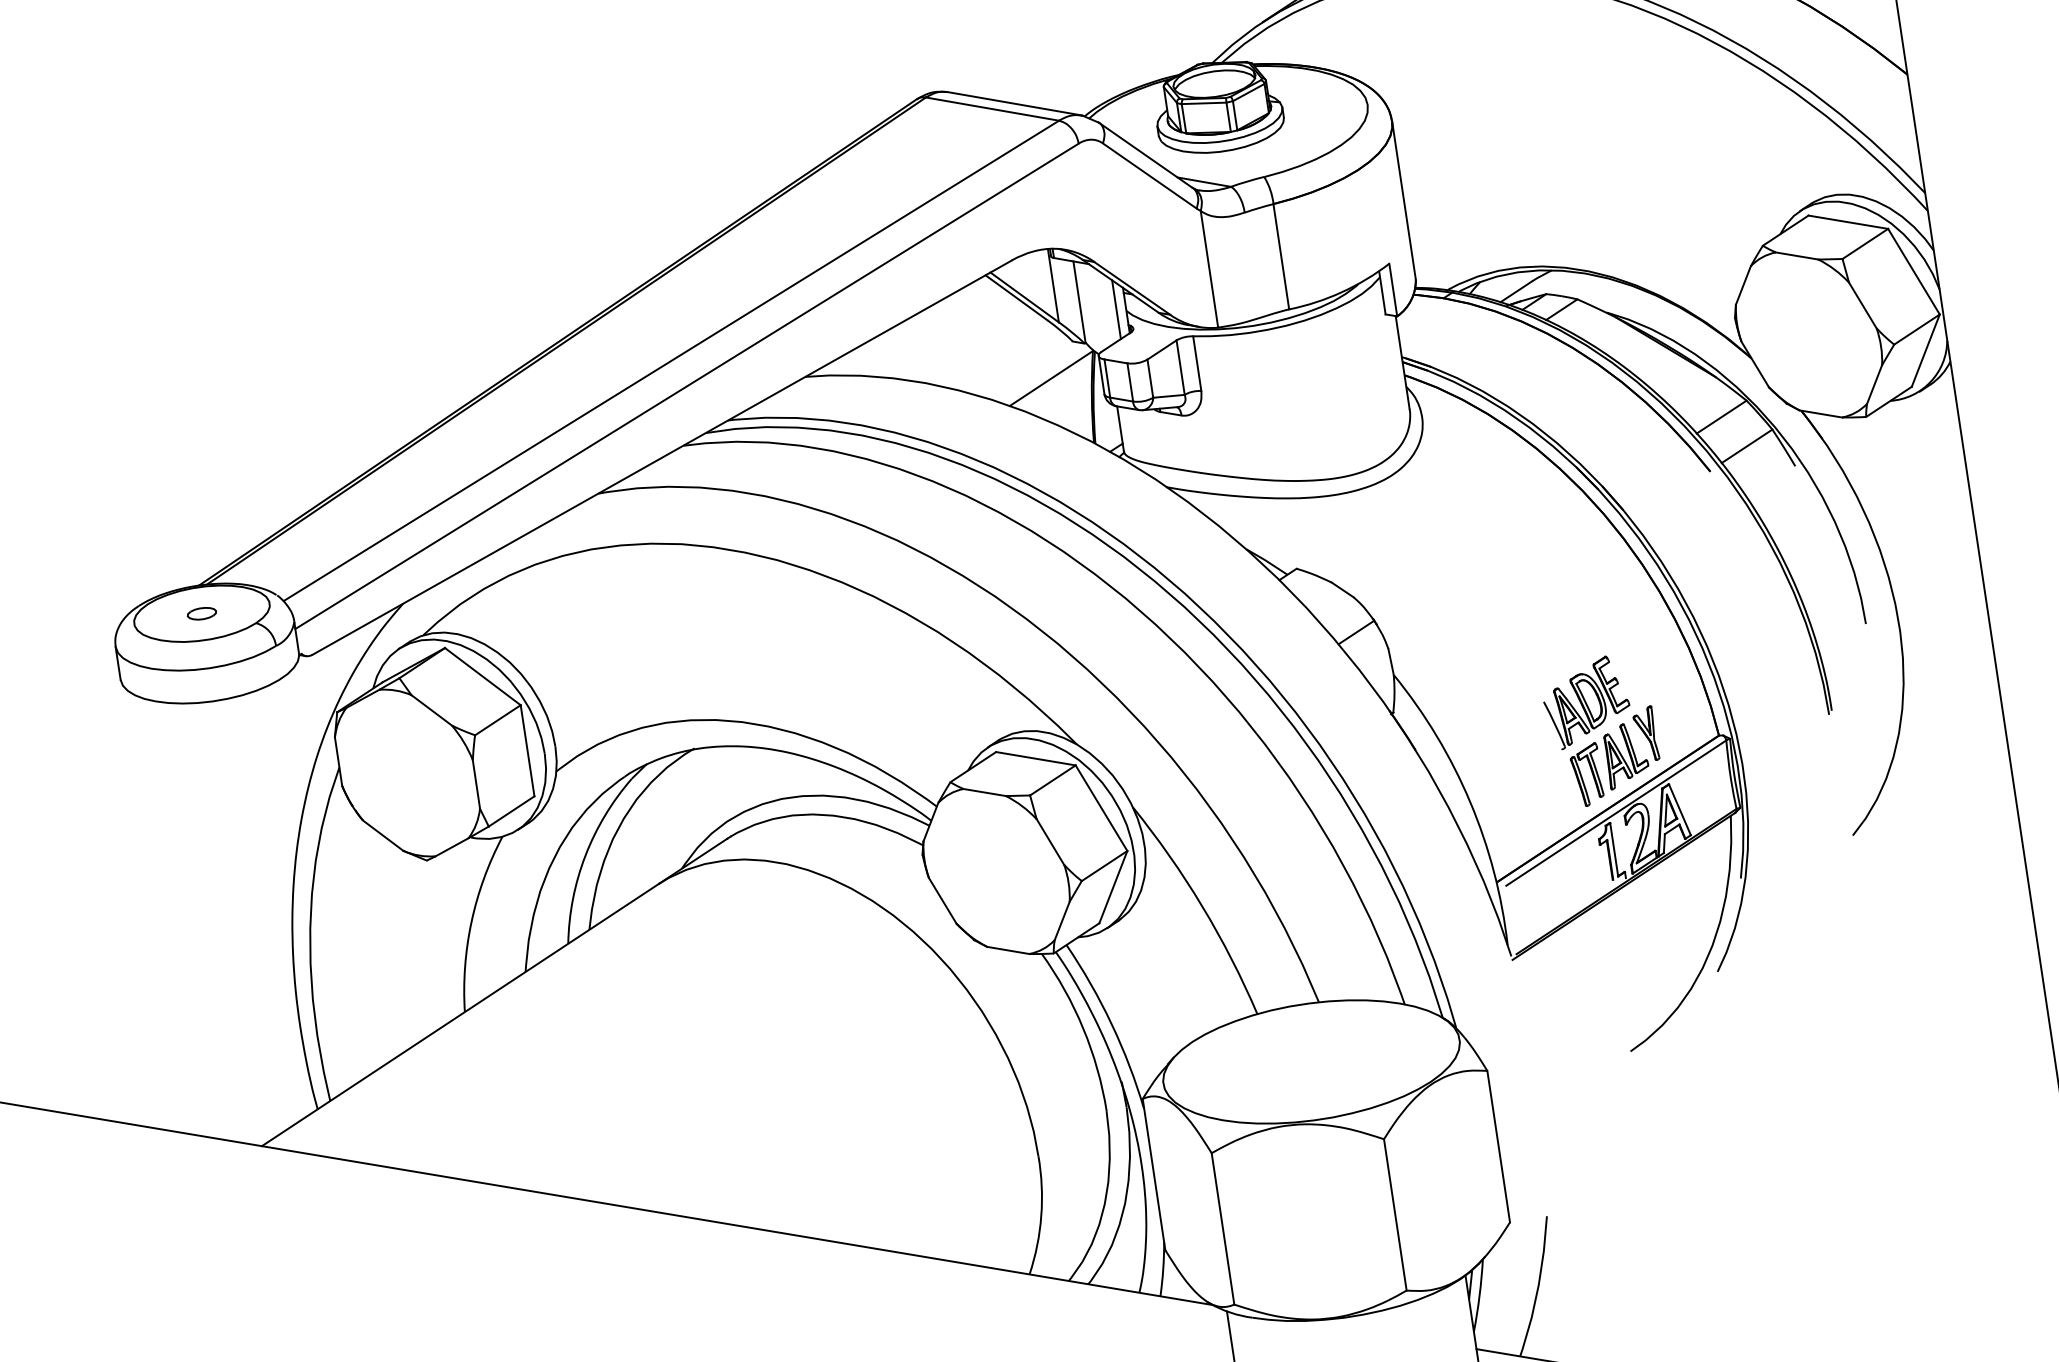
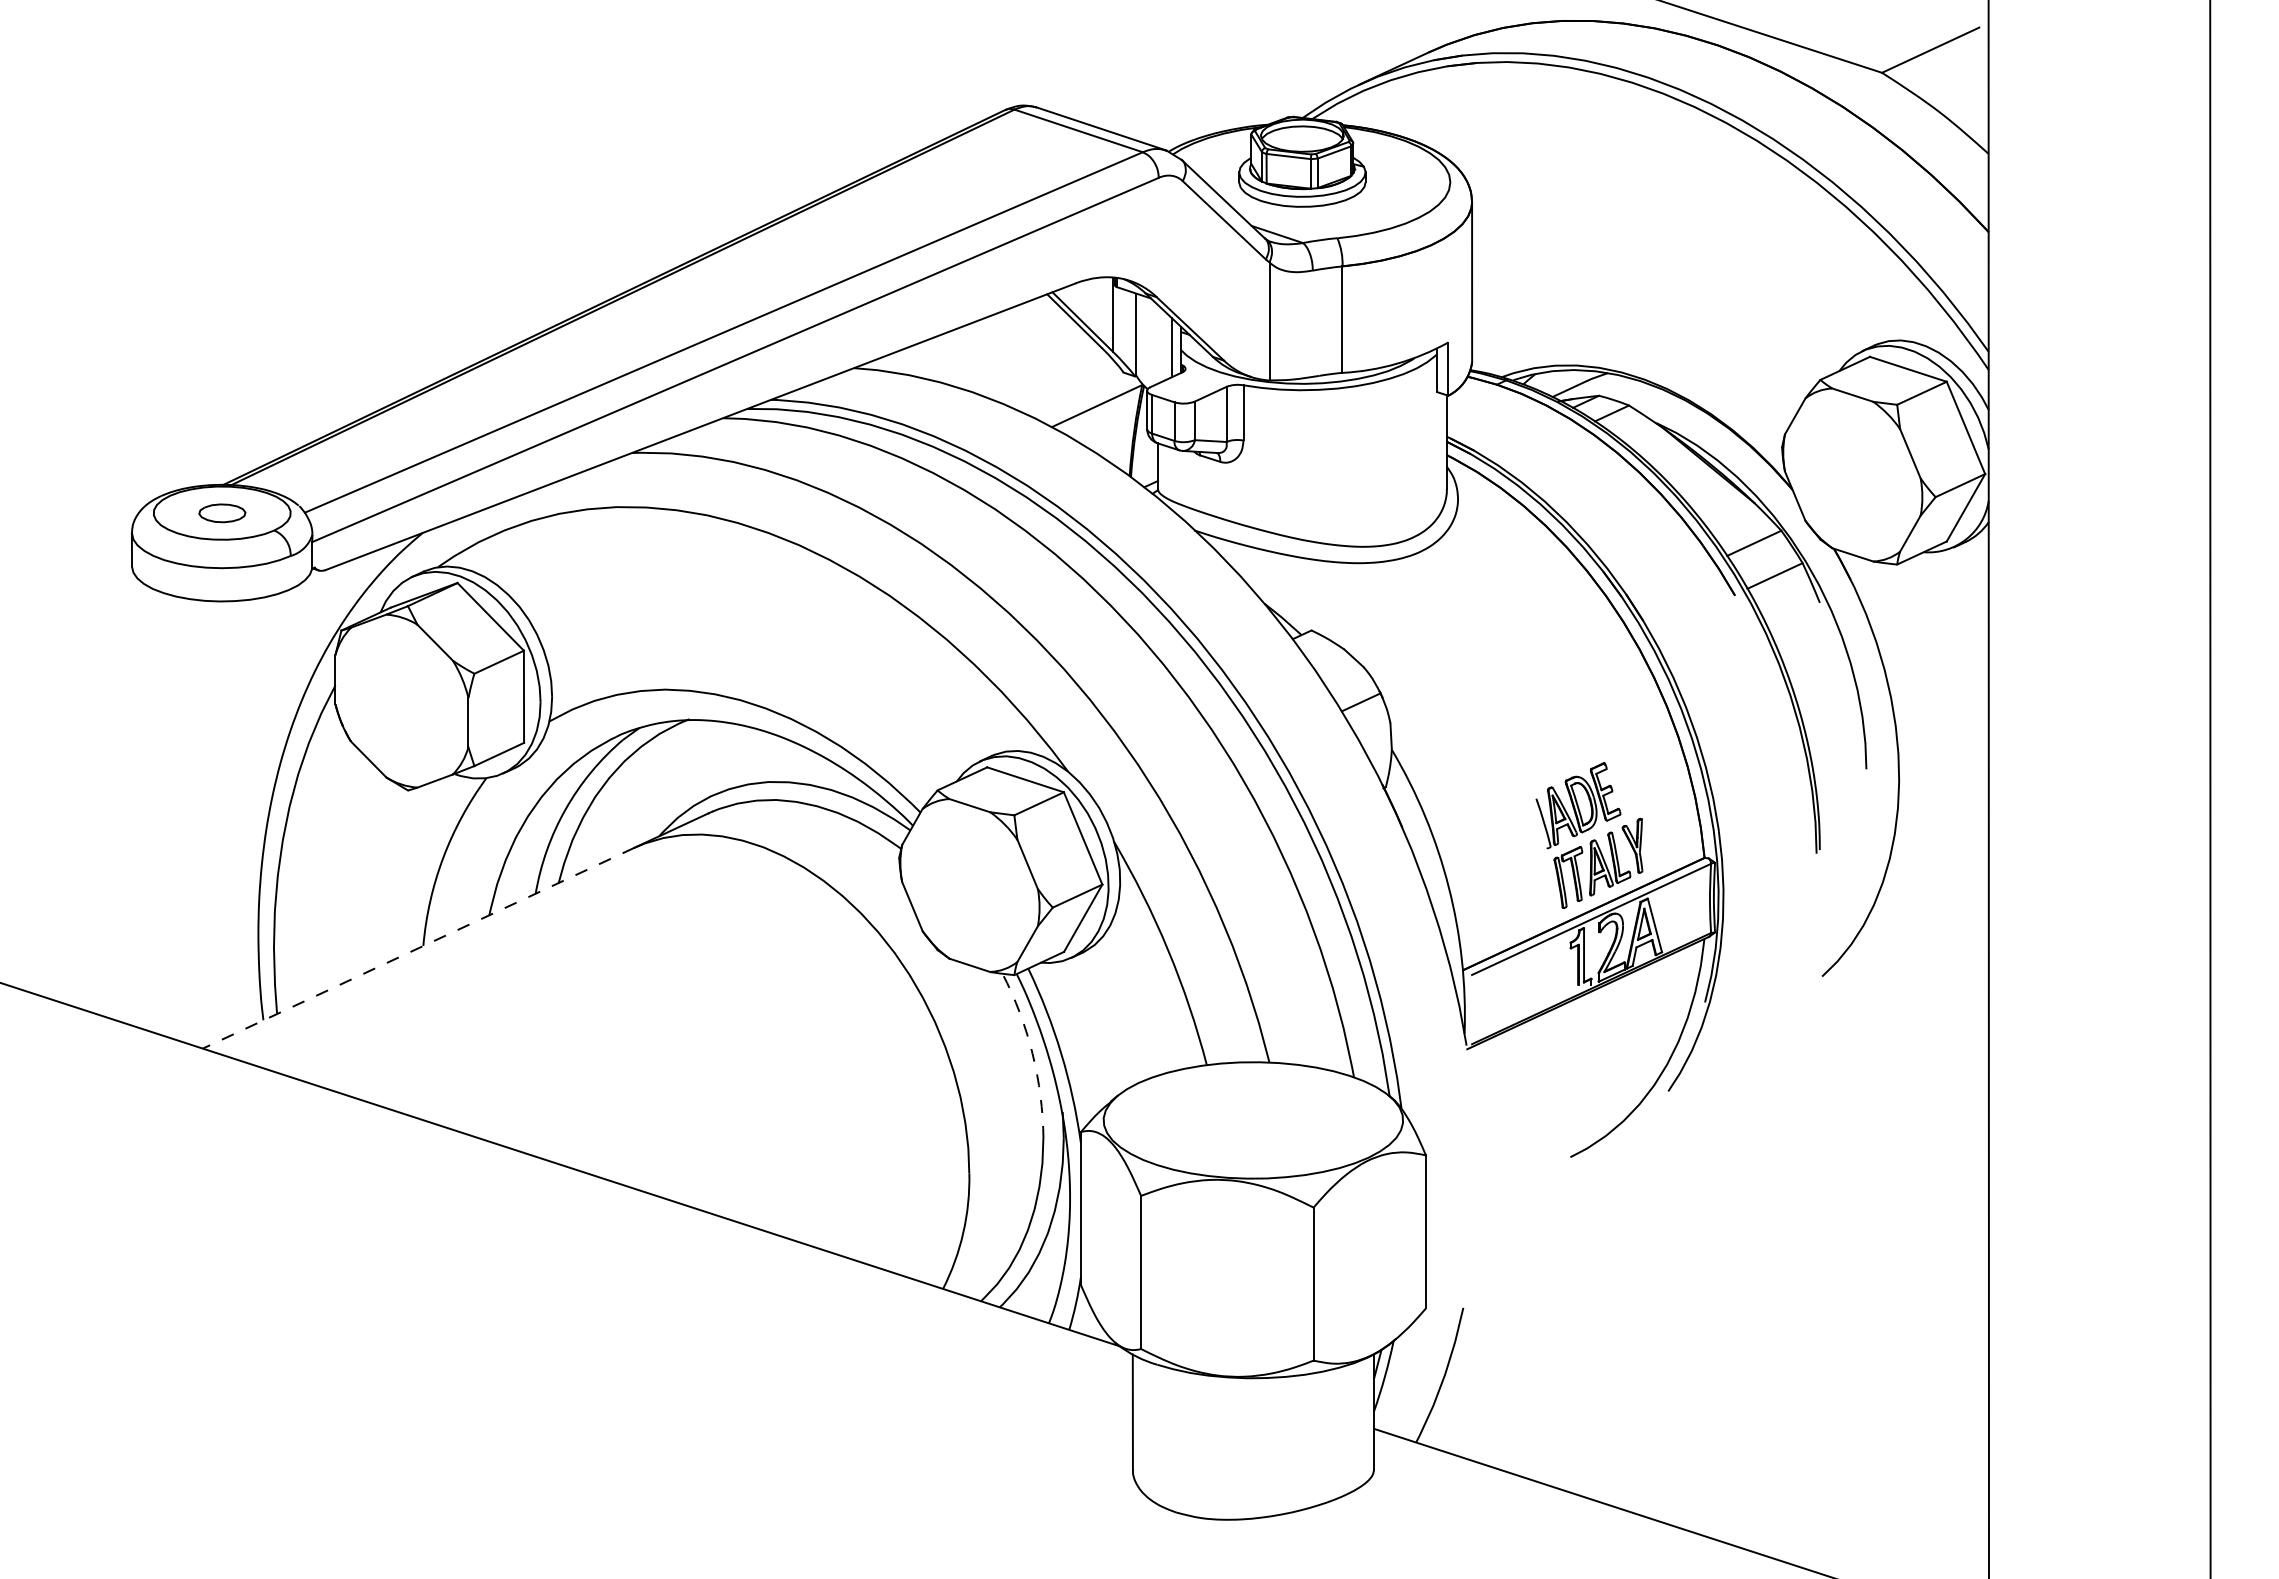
part: (201, 613) -> (221, 512), size x1.6
line: (460, 1015) -> (418, 948), solid -> dashed
arc: (1083, 1028) -> (1032, 1053), solid -> dashed

